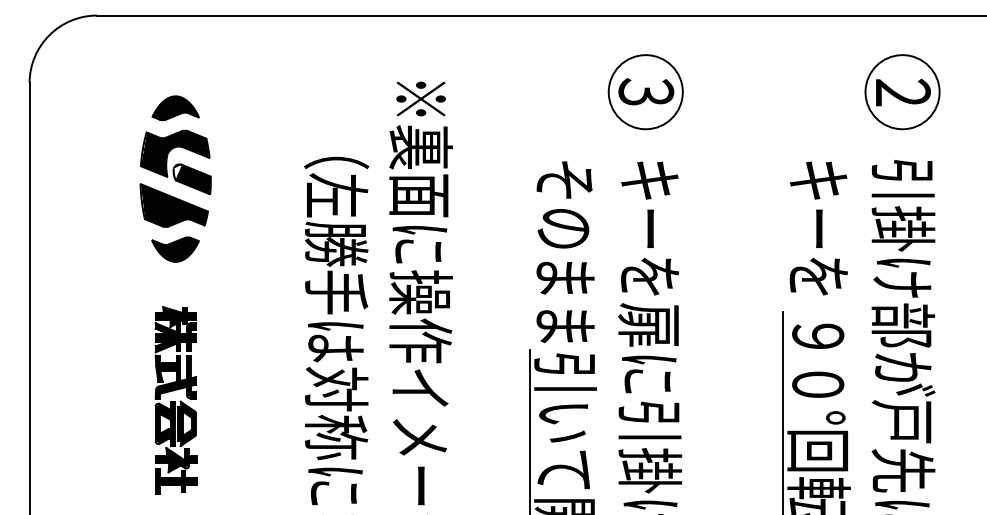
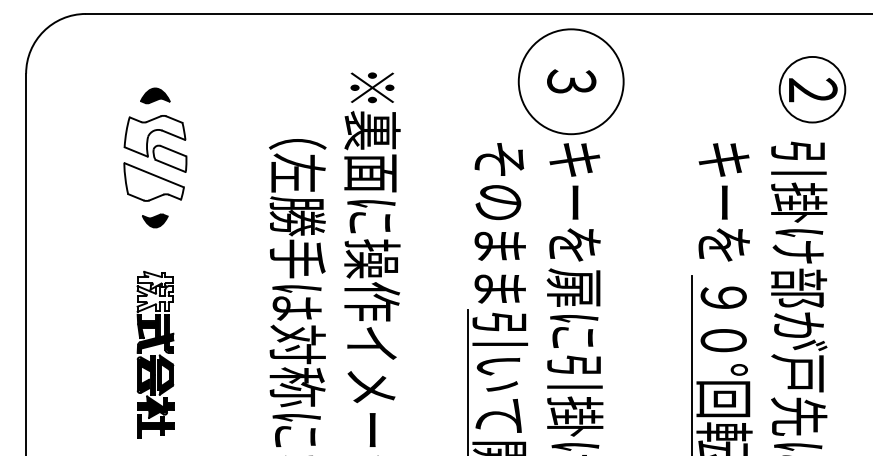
circle: (645, 92) -> (570, 82), size x1.6
part: (902, 92) -> (812, 90), moved
part: (175, 107) -> (155, 95), size x0.7
fill: (174, 153) -> (154, 136), removed
fill: (191, 179) -> (169, 159), removed
fill: (173, 205) -> (153, 182), removed
part: (175, 249) -> (155, 220), size x0.6
fill: (175, 329) -> (155, 291), removed

